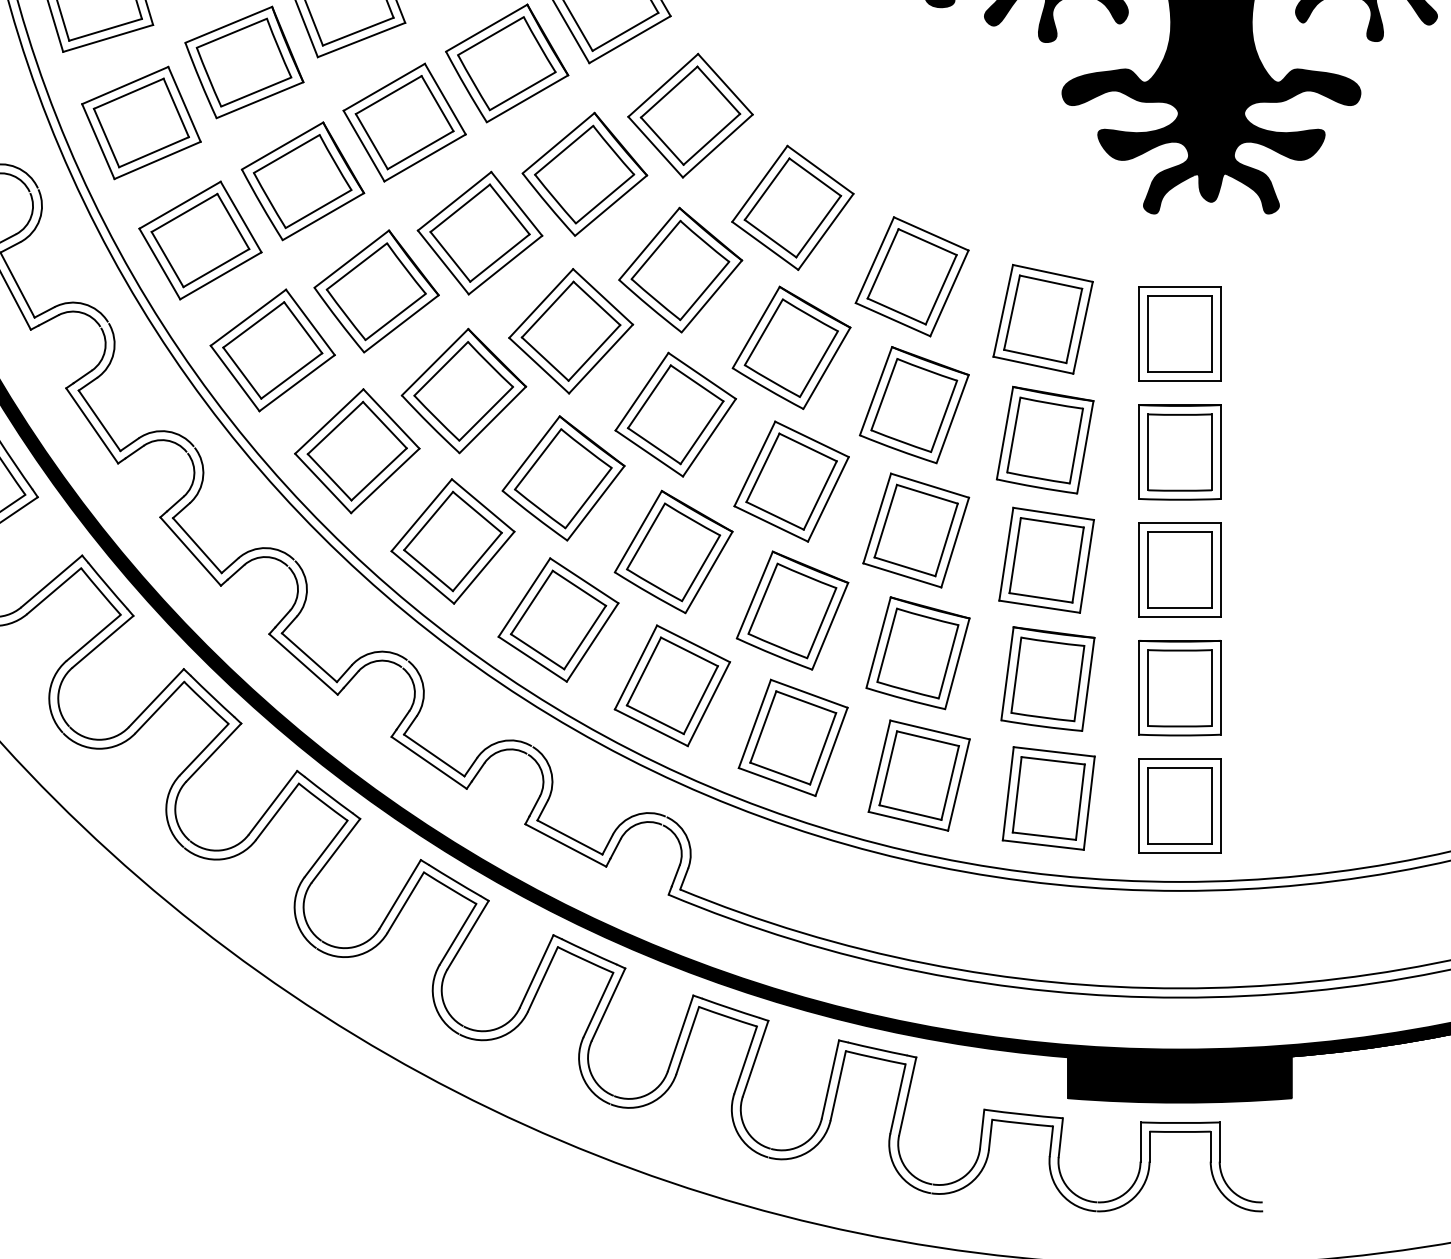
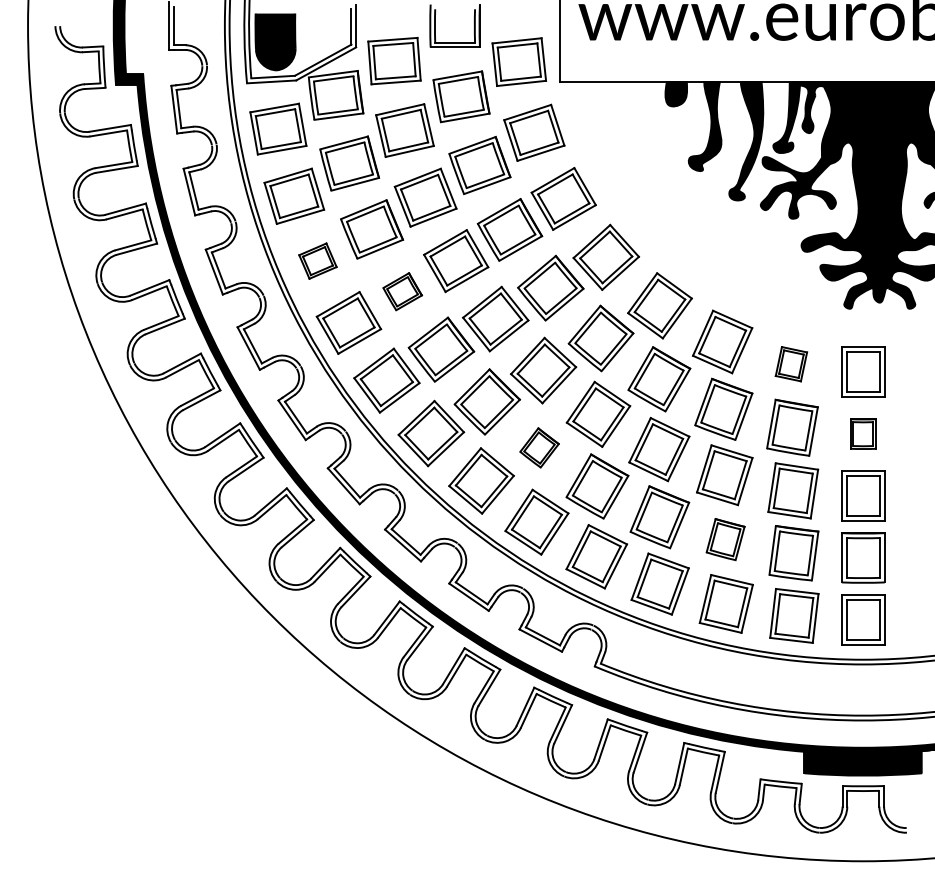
part: (140, 121) -> (317, 260), size x0.6
part: (302, 180) -> (402, 291), size x0.6
part: (1043, 317) -> (791, 363), size x0.6
part: (1180, 451) -> (863, 433), size x0.6
part: (563, 477) -> (539, 447), size x0.6
part: (917, 652) -> (725, 539), size x0.7

